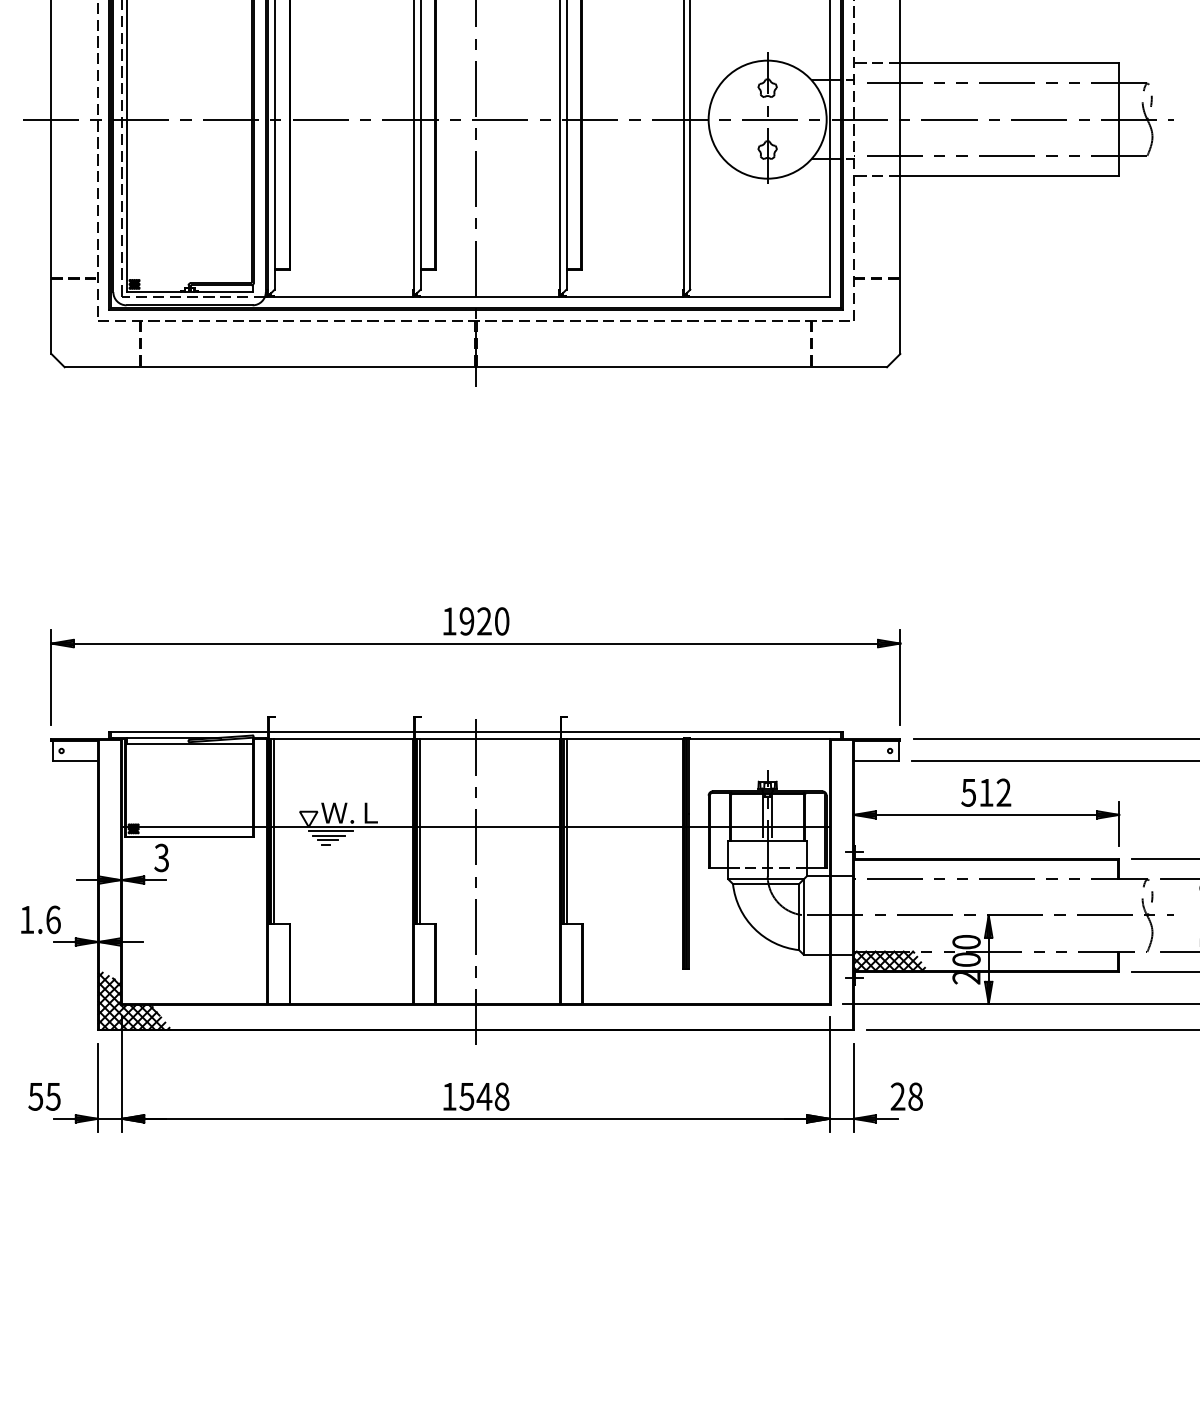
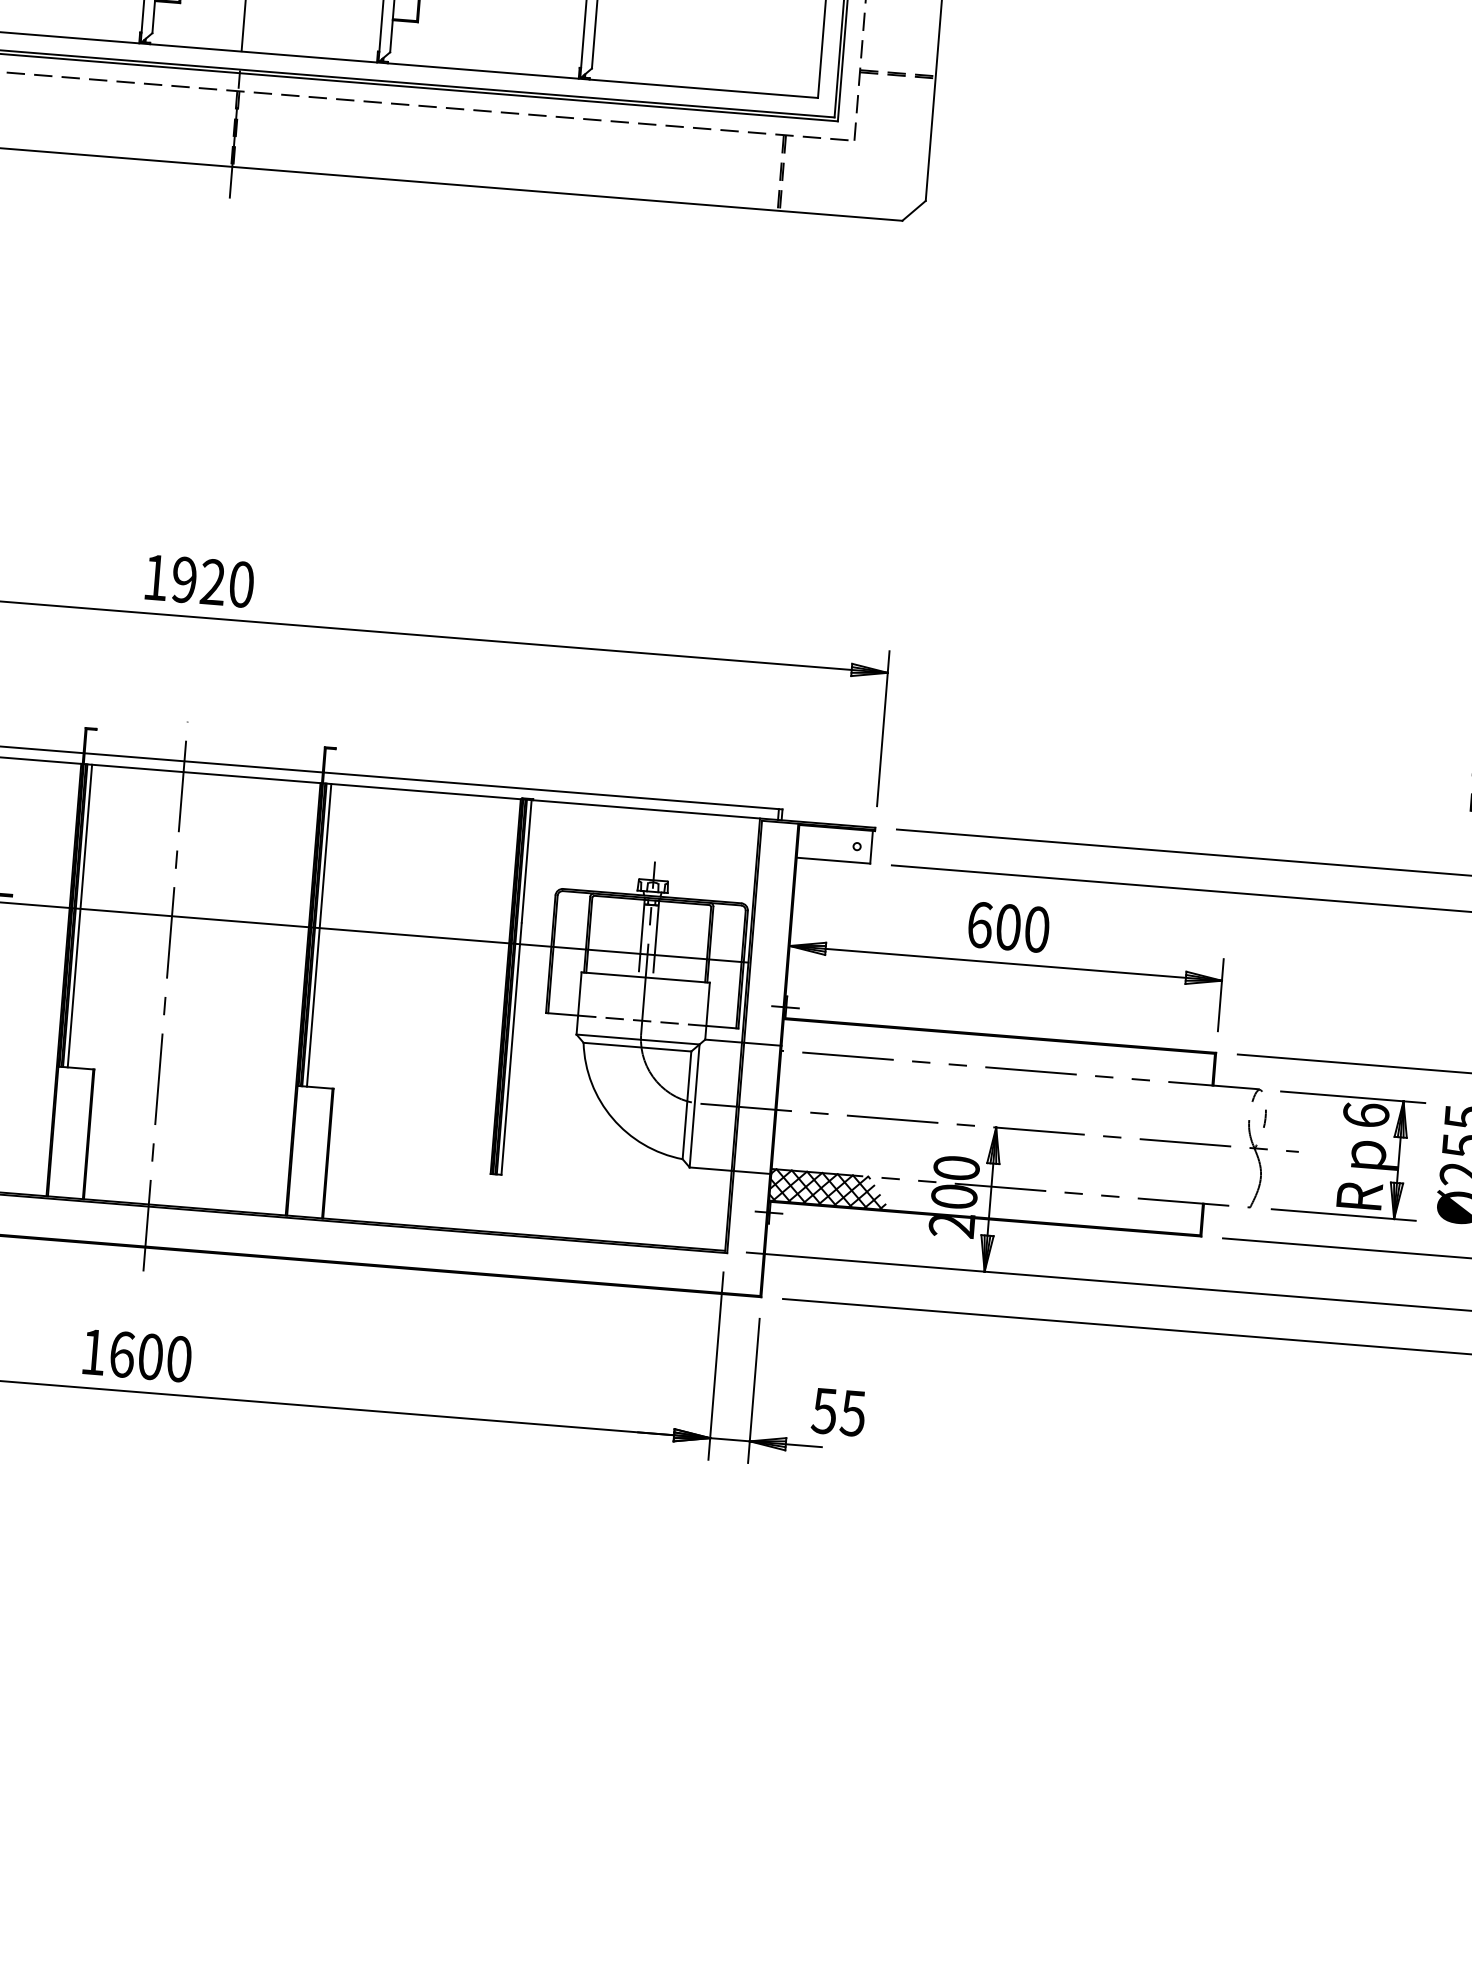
text: (986, 792) -> (1008, 926), 512 -> 600
text: (484, 1096) -> (150, 1356), 1548 -> 1600
text: (906, 1096) -> (838, 1411), 28 -> 55

